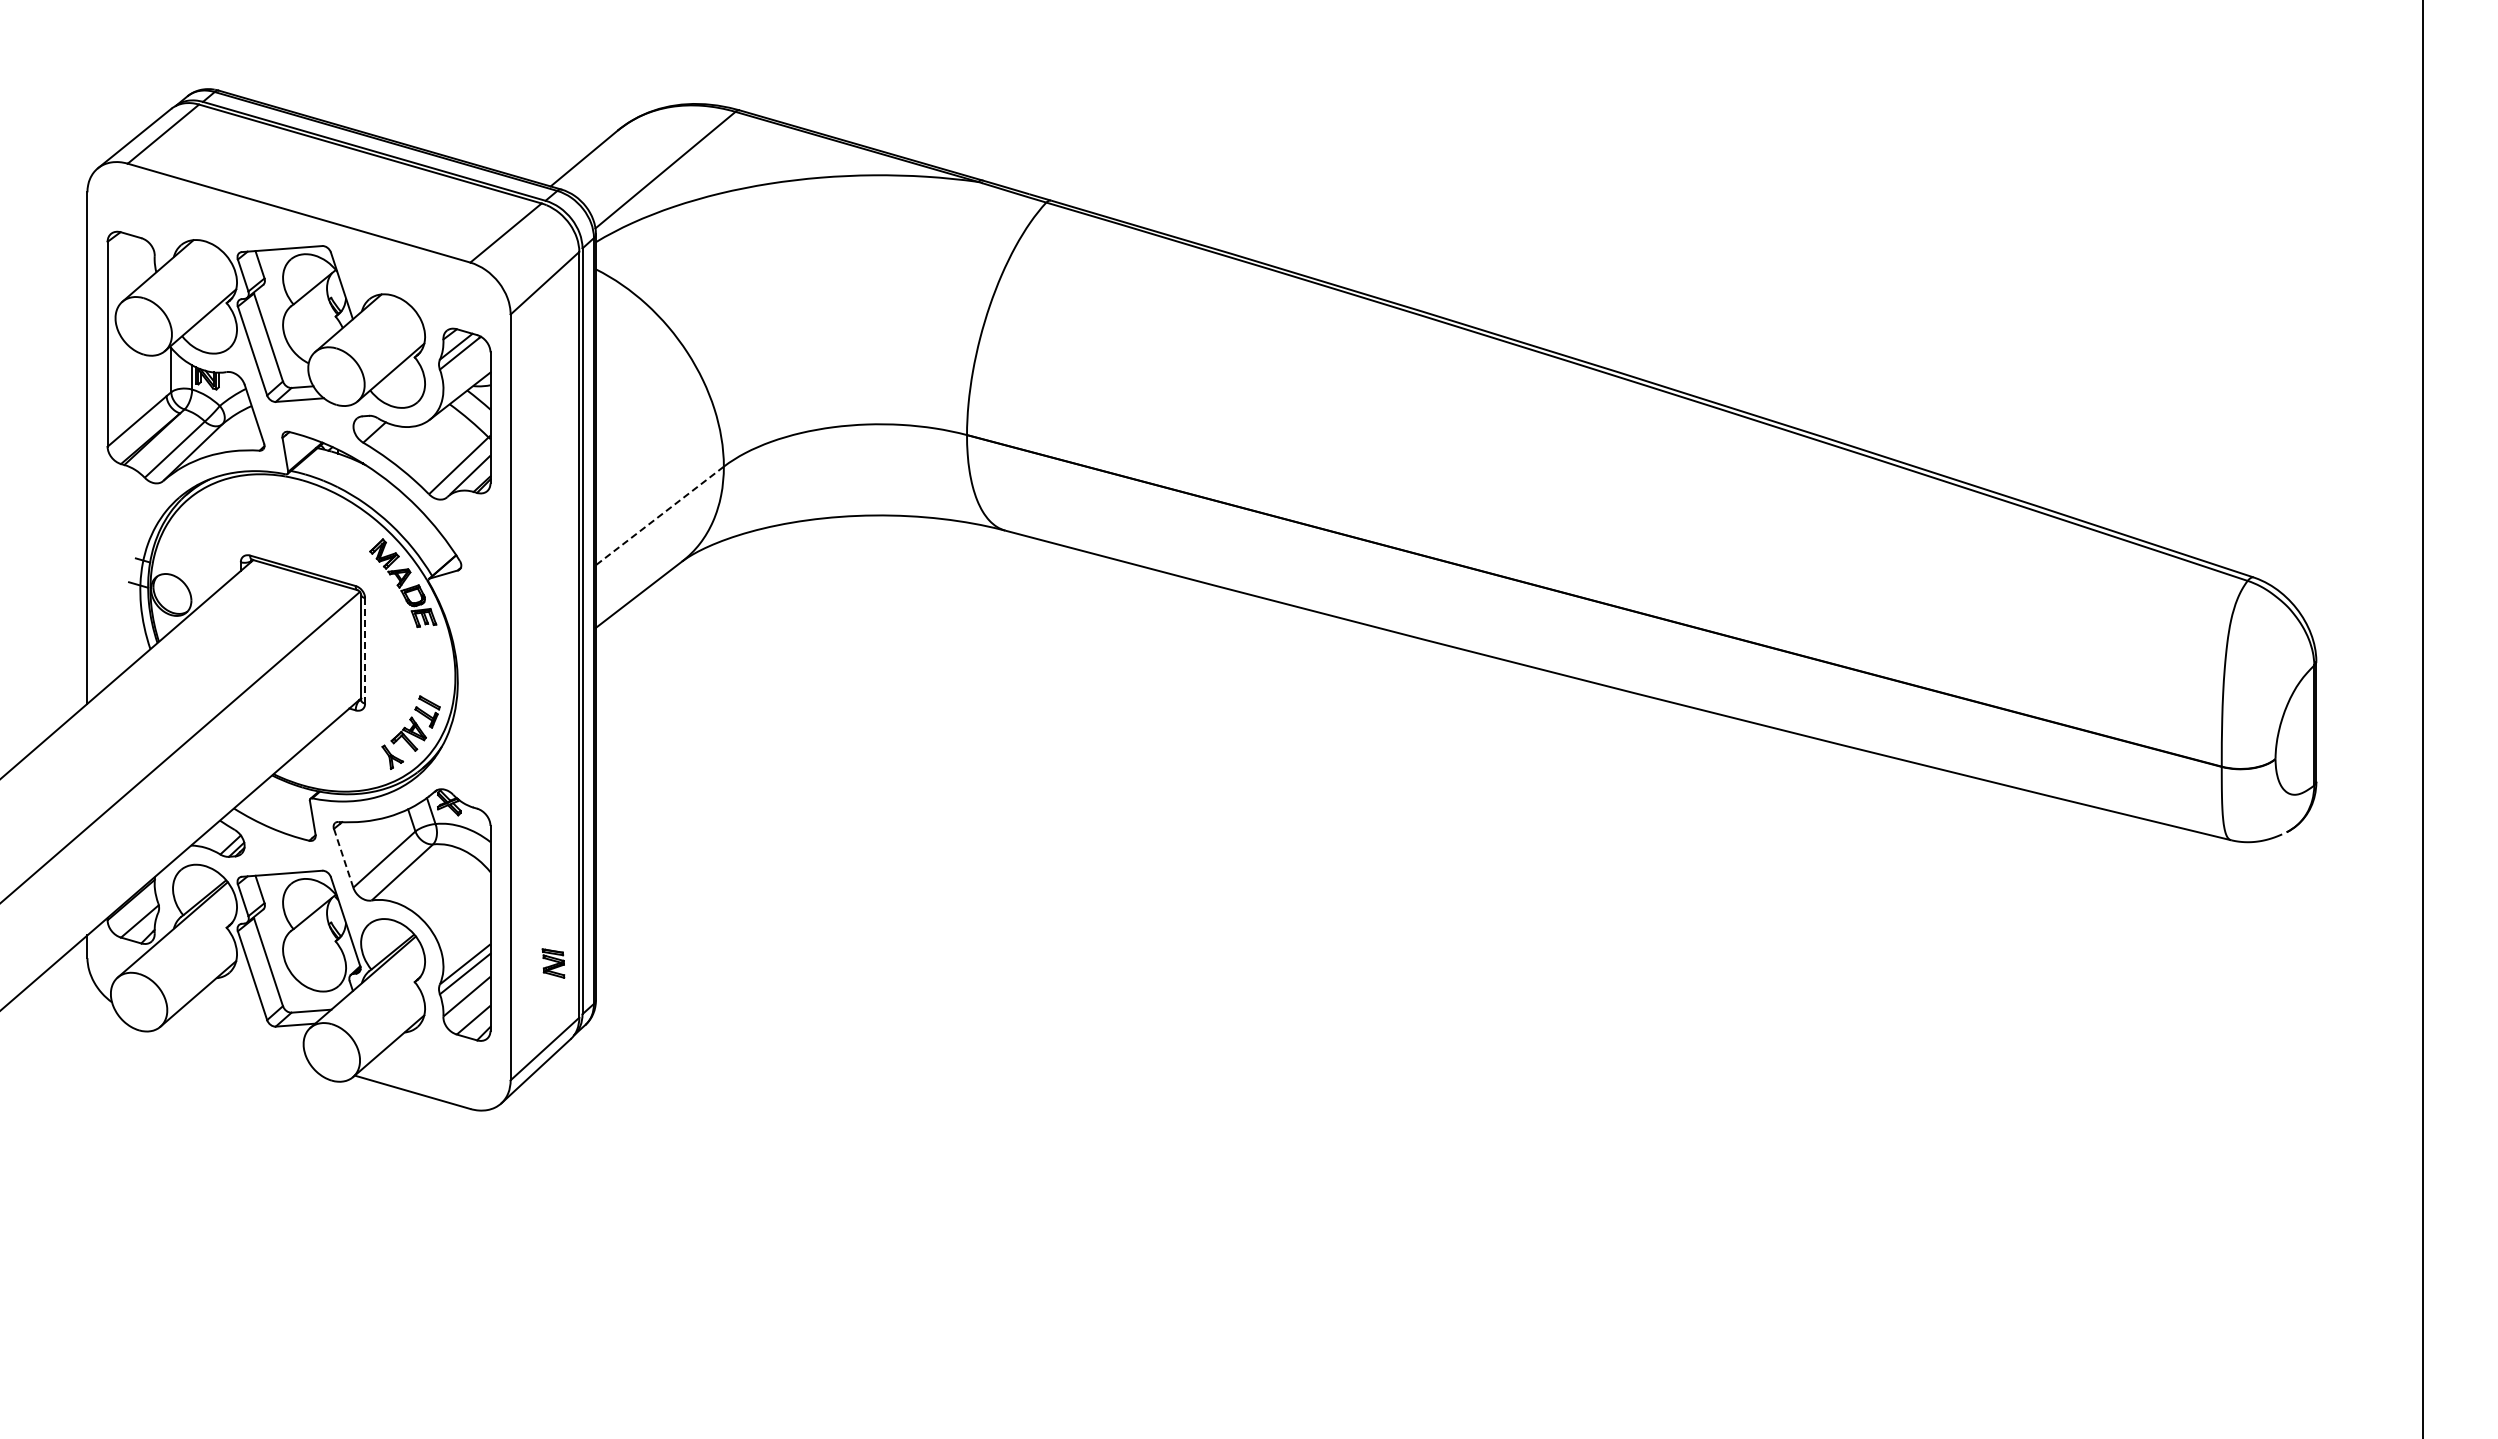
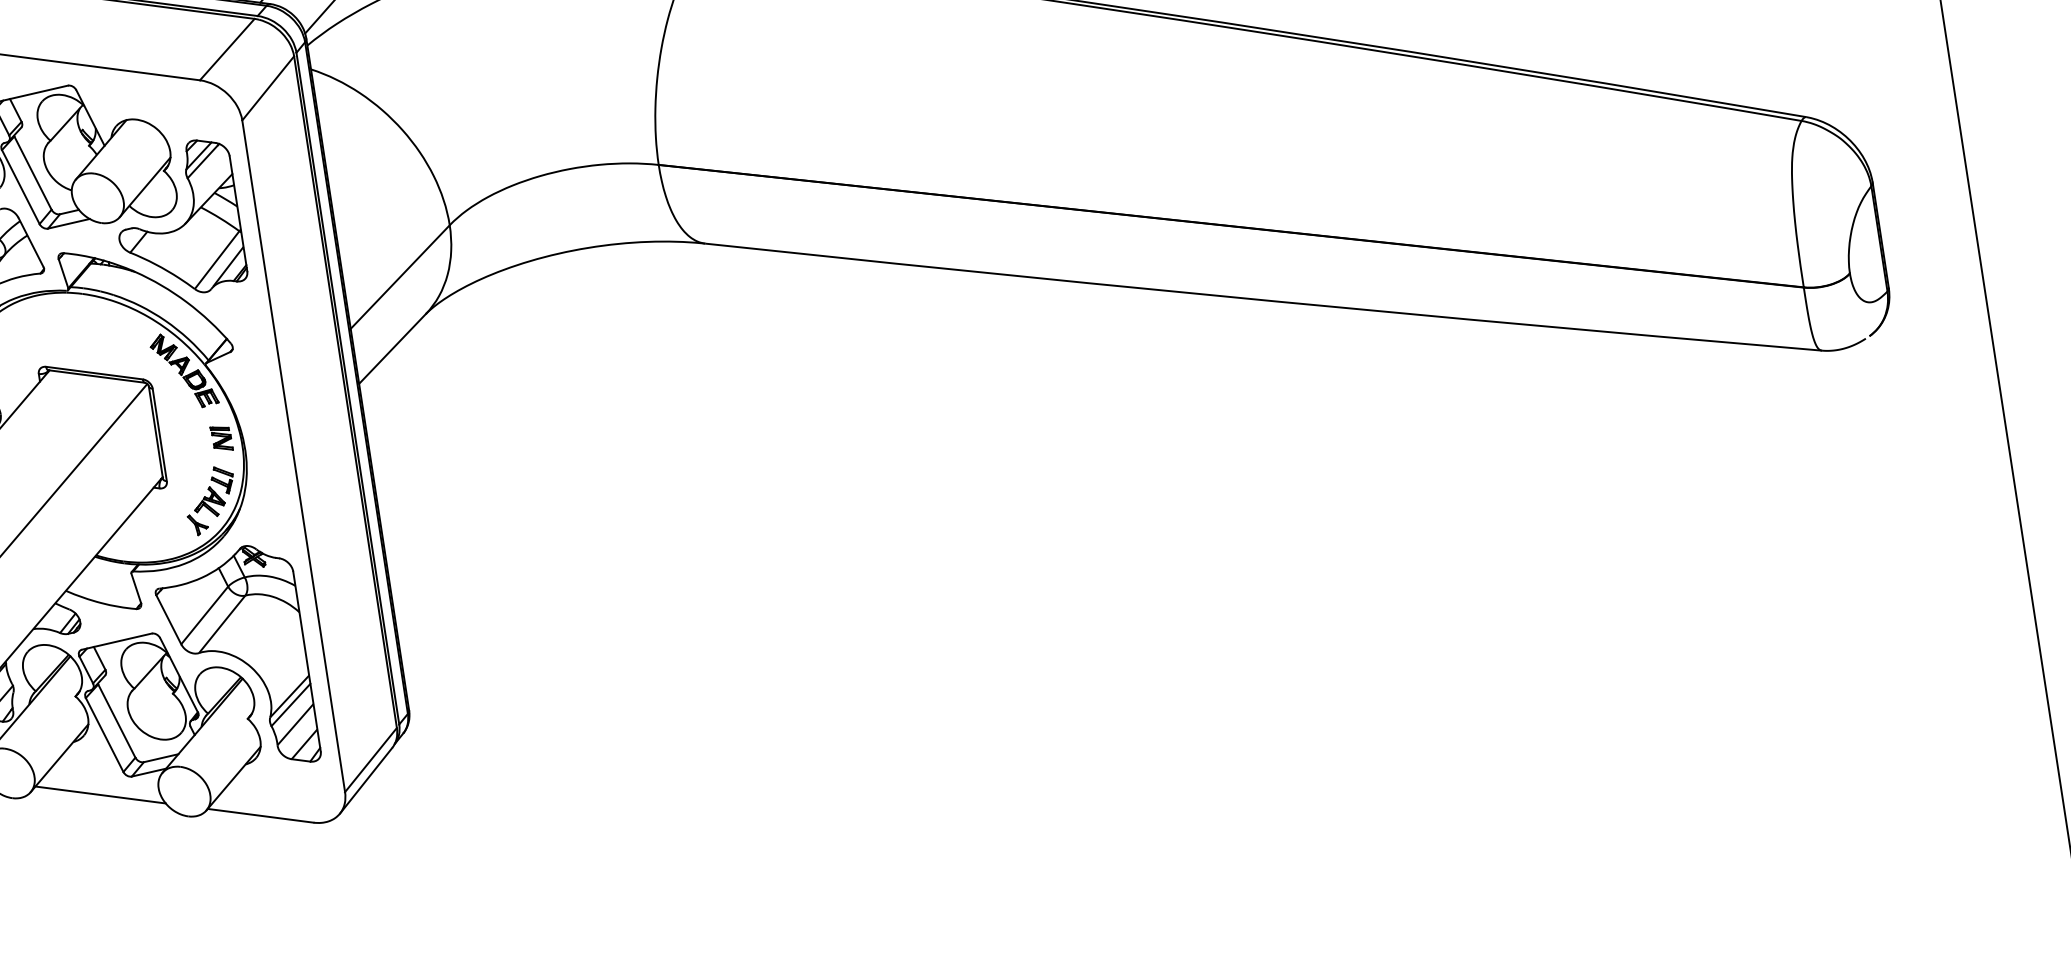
line: (659, 515) -> (399, 276), dashed -> solid
line: (365, 650) -> (160, 434), dashed -> solid
line: (343, 858) -> (168, 620), dashed -> solid
part: (553, 963) -> (221, 438), moved
line: (237, 1041) -> (100, 794), added

